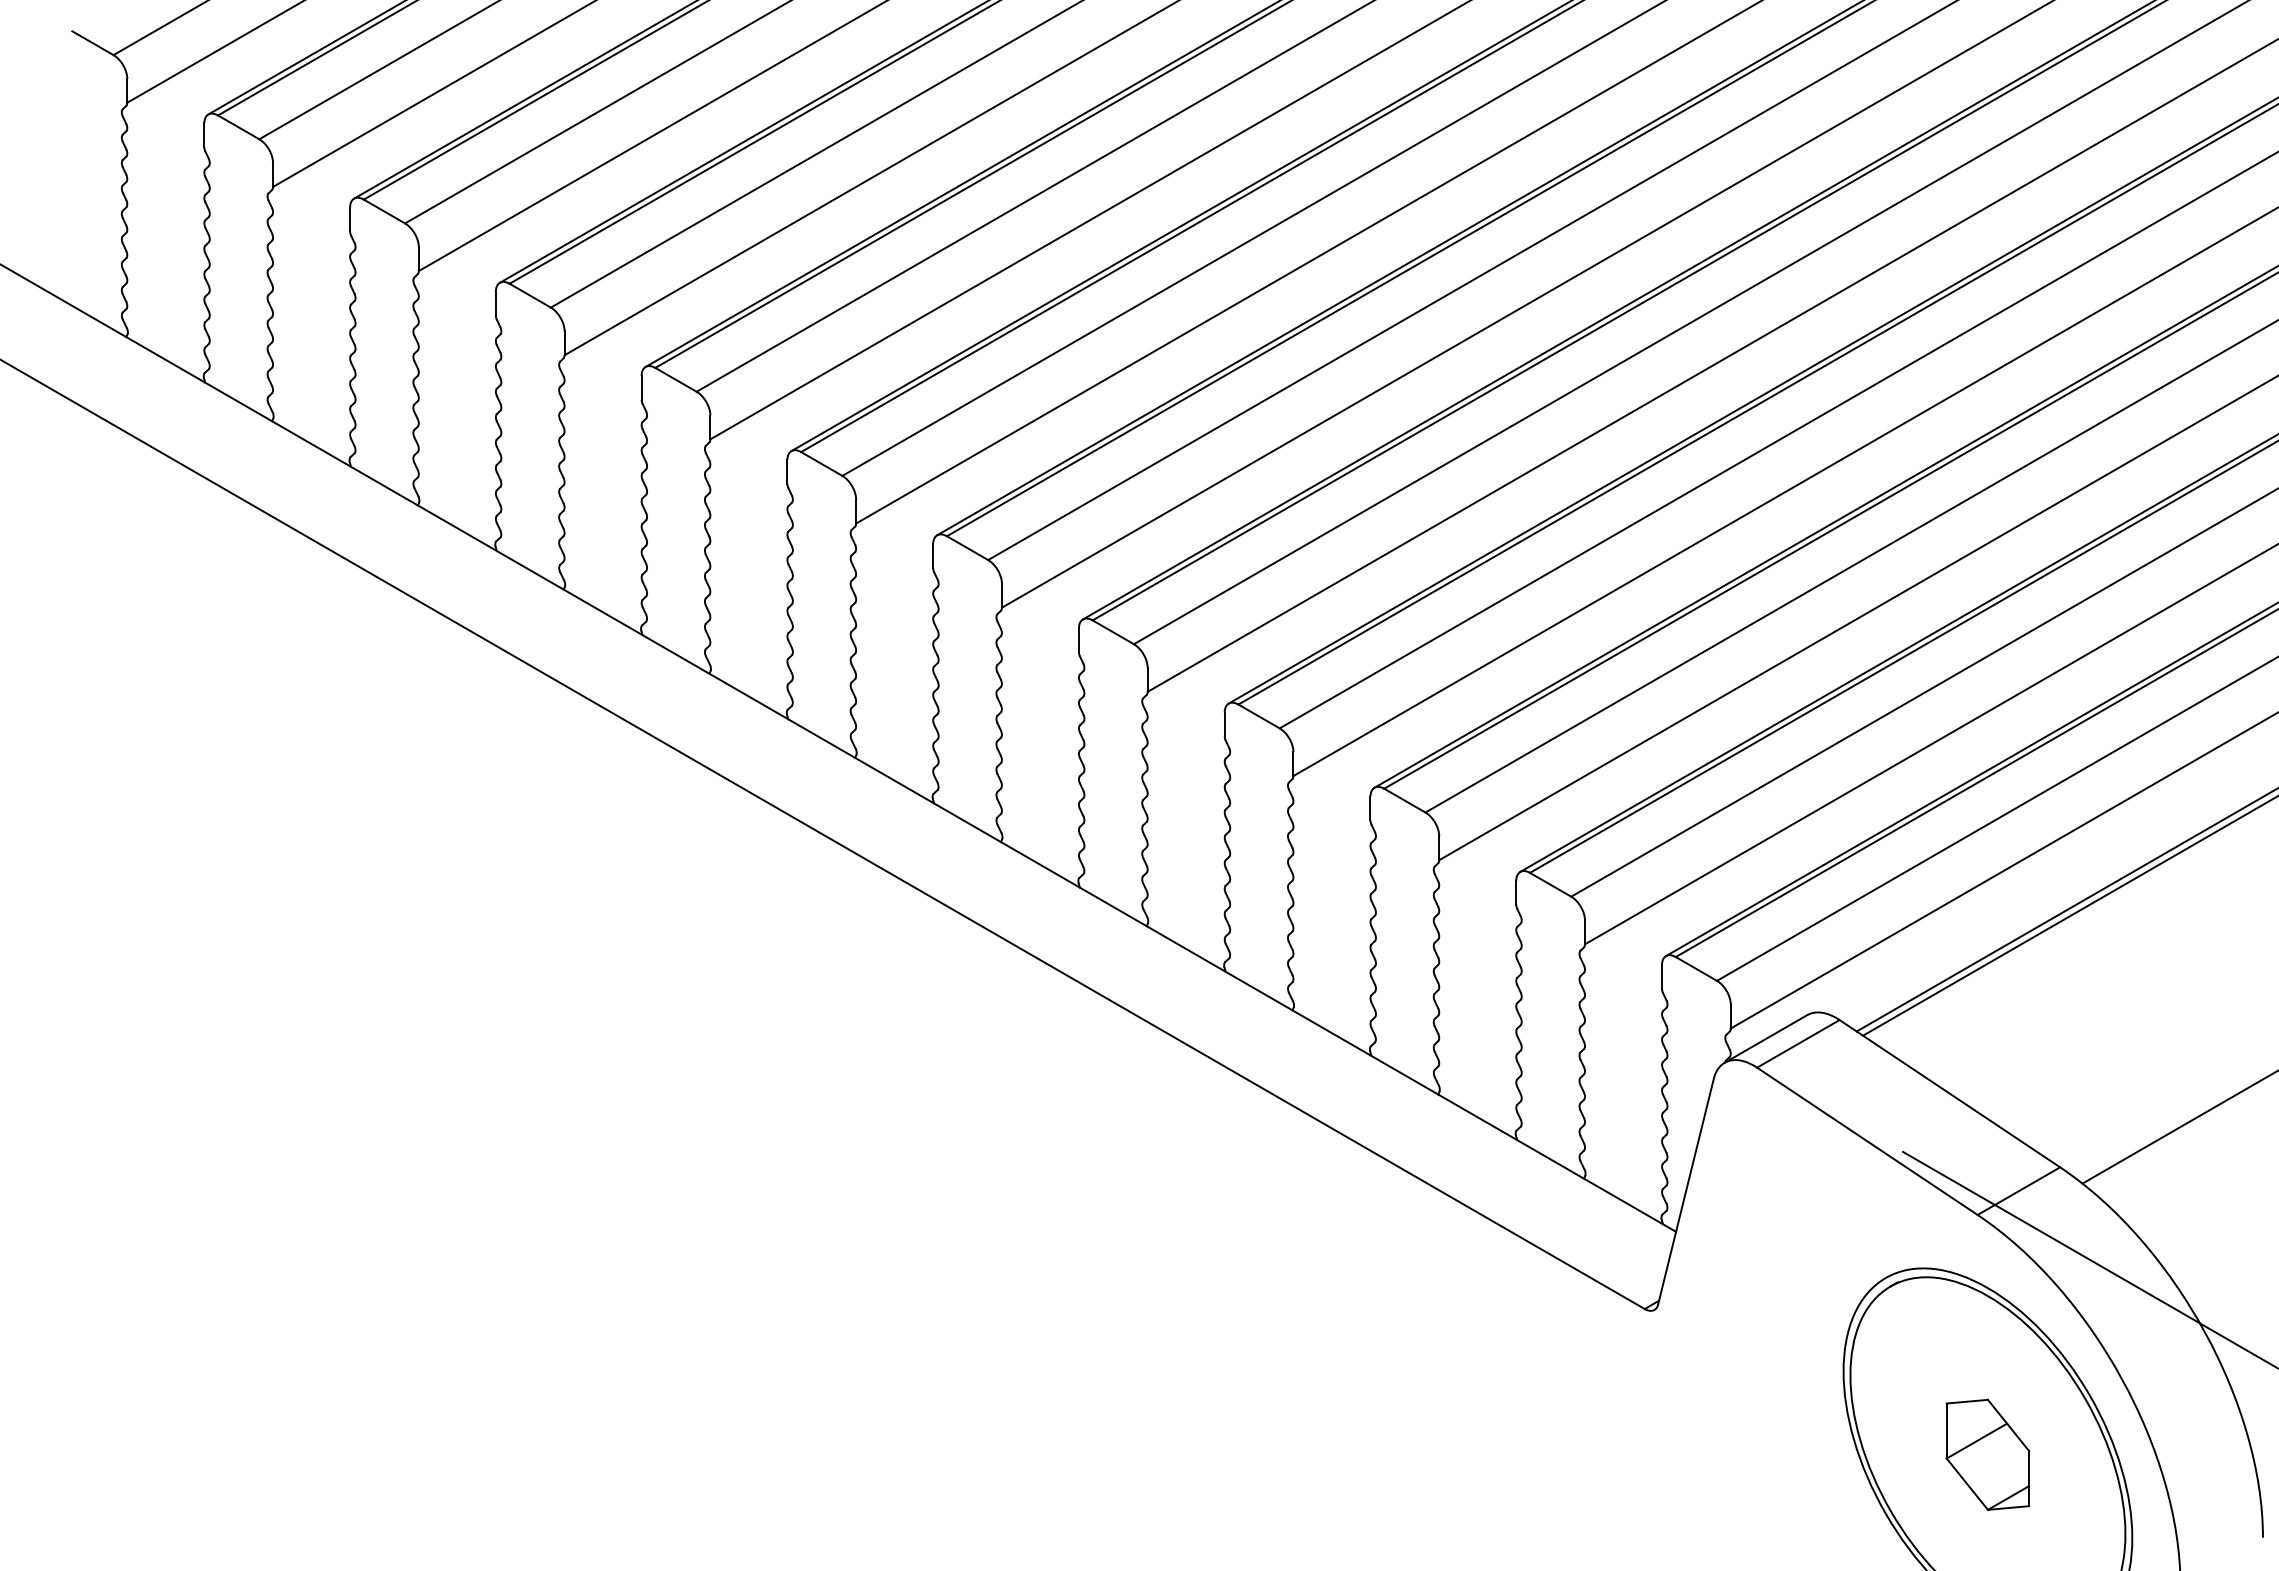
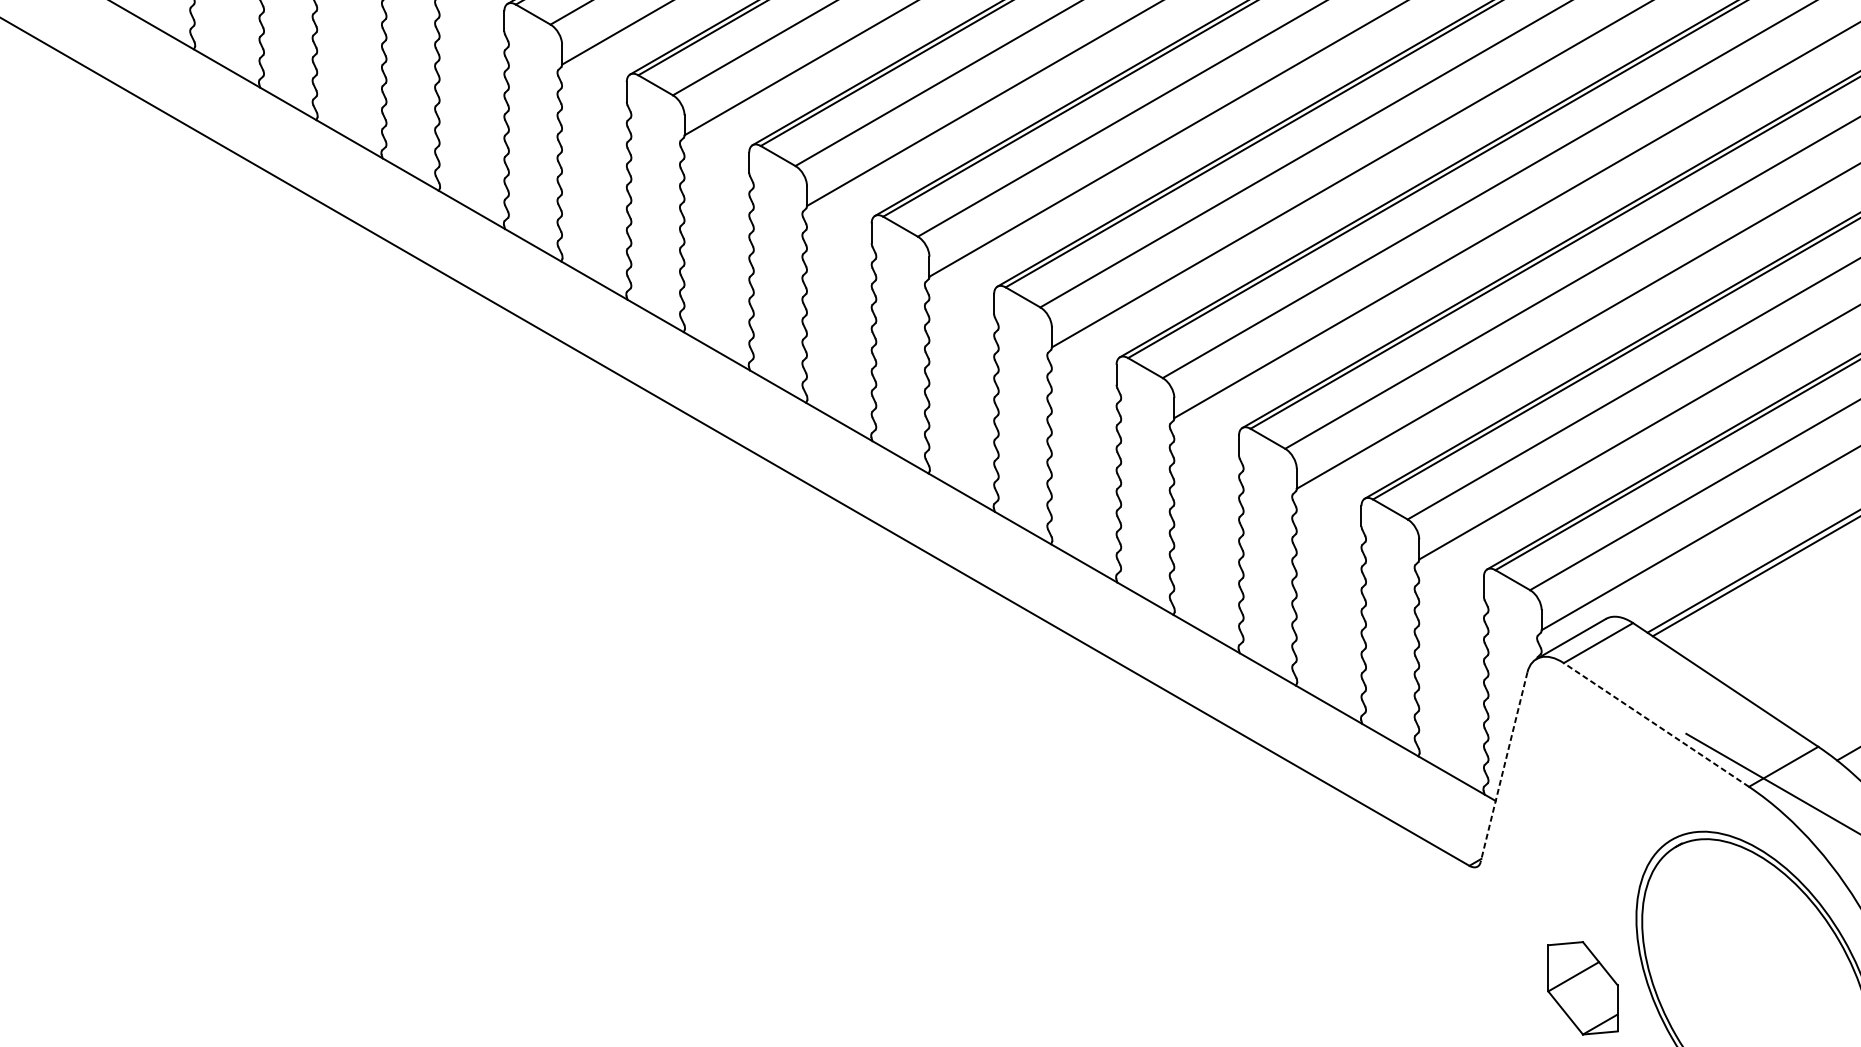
line: (1867, 1141) -> (1656, 725), solid -> dashed
line: (1685, 1192) -> (1503, 767), solid -> dashed
part: (1987, 1454) -> (1582, 988), moved

